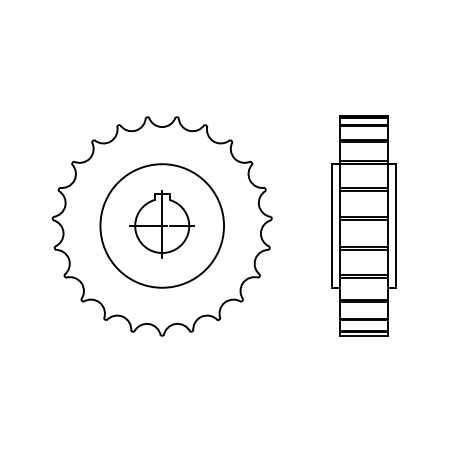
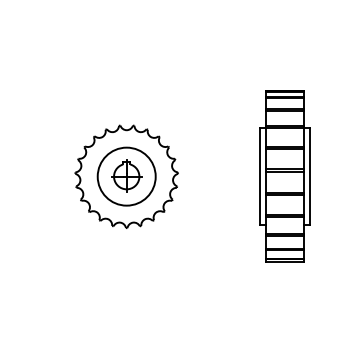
part: (161, 226) -> (126, 176), size x0.6

